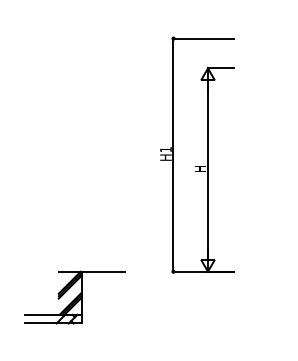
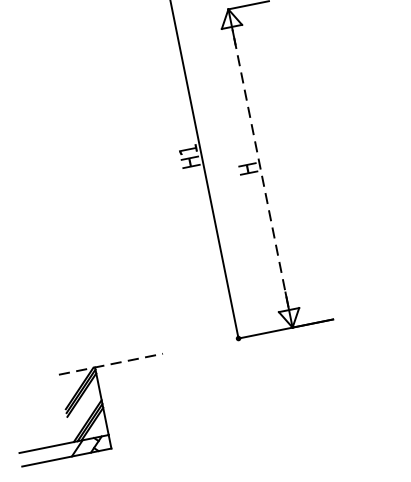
line: (208, 170) -> (261, 169), solid -> dashed
line: (92, 271) -> (111, 363), solid -> dashed

